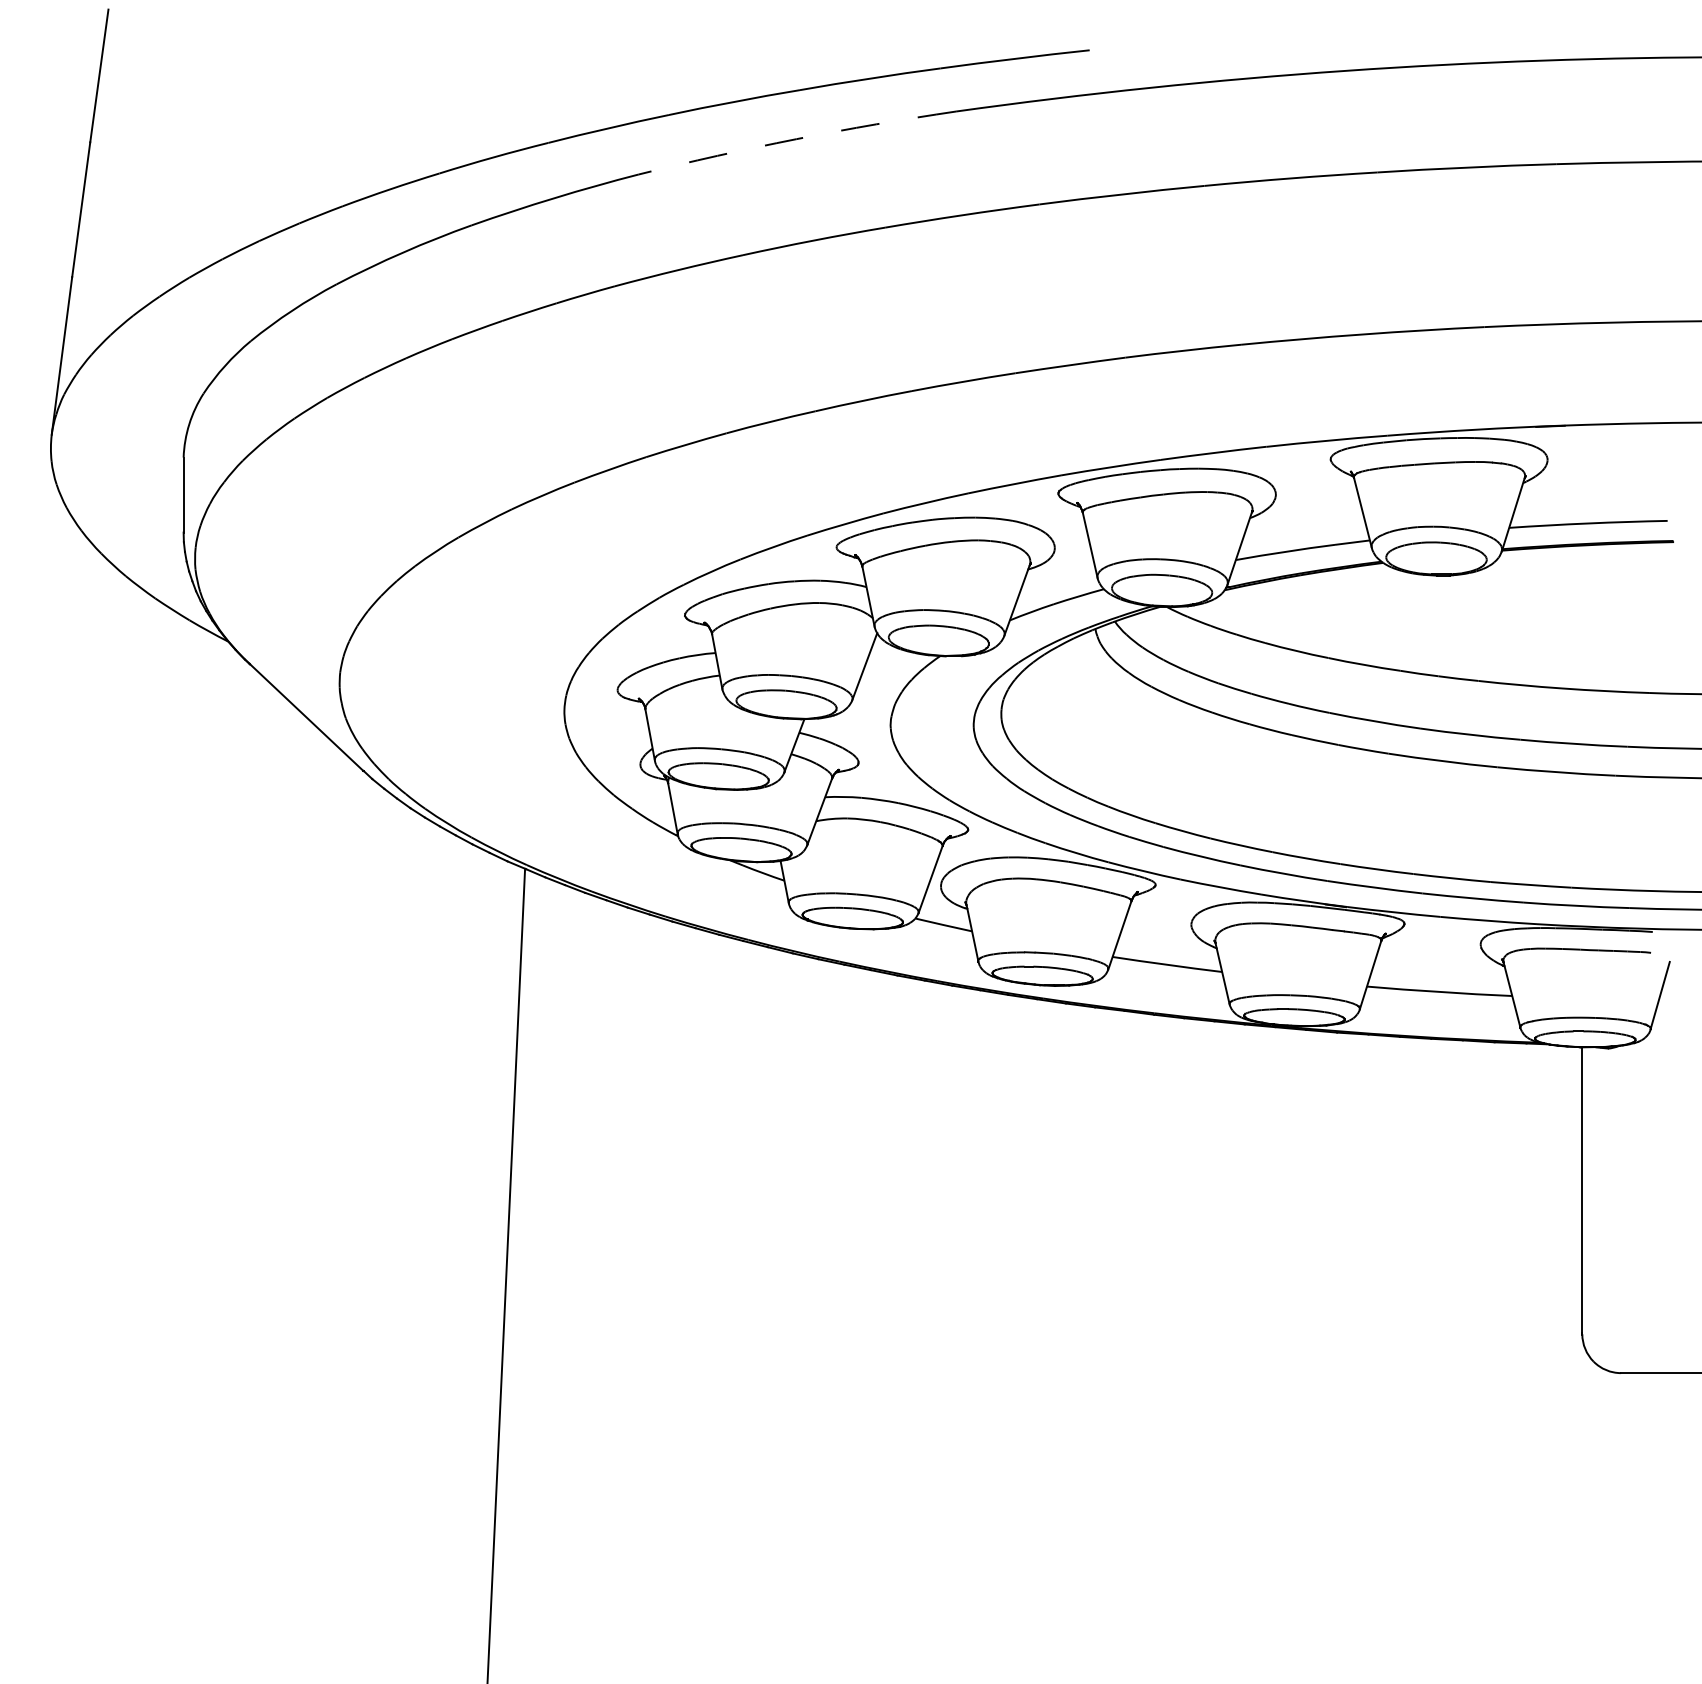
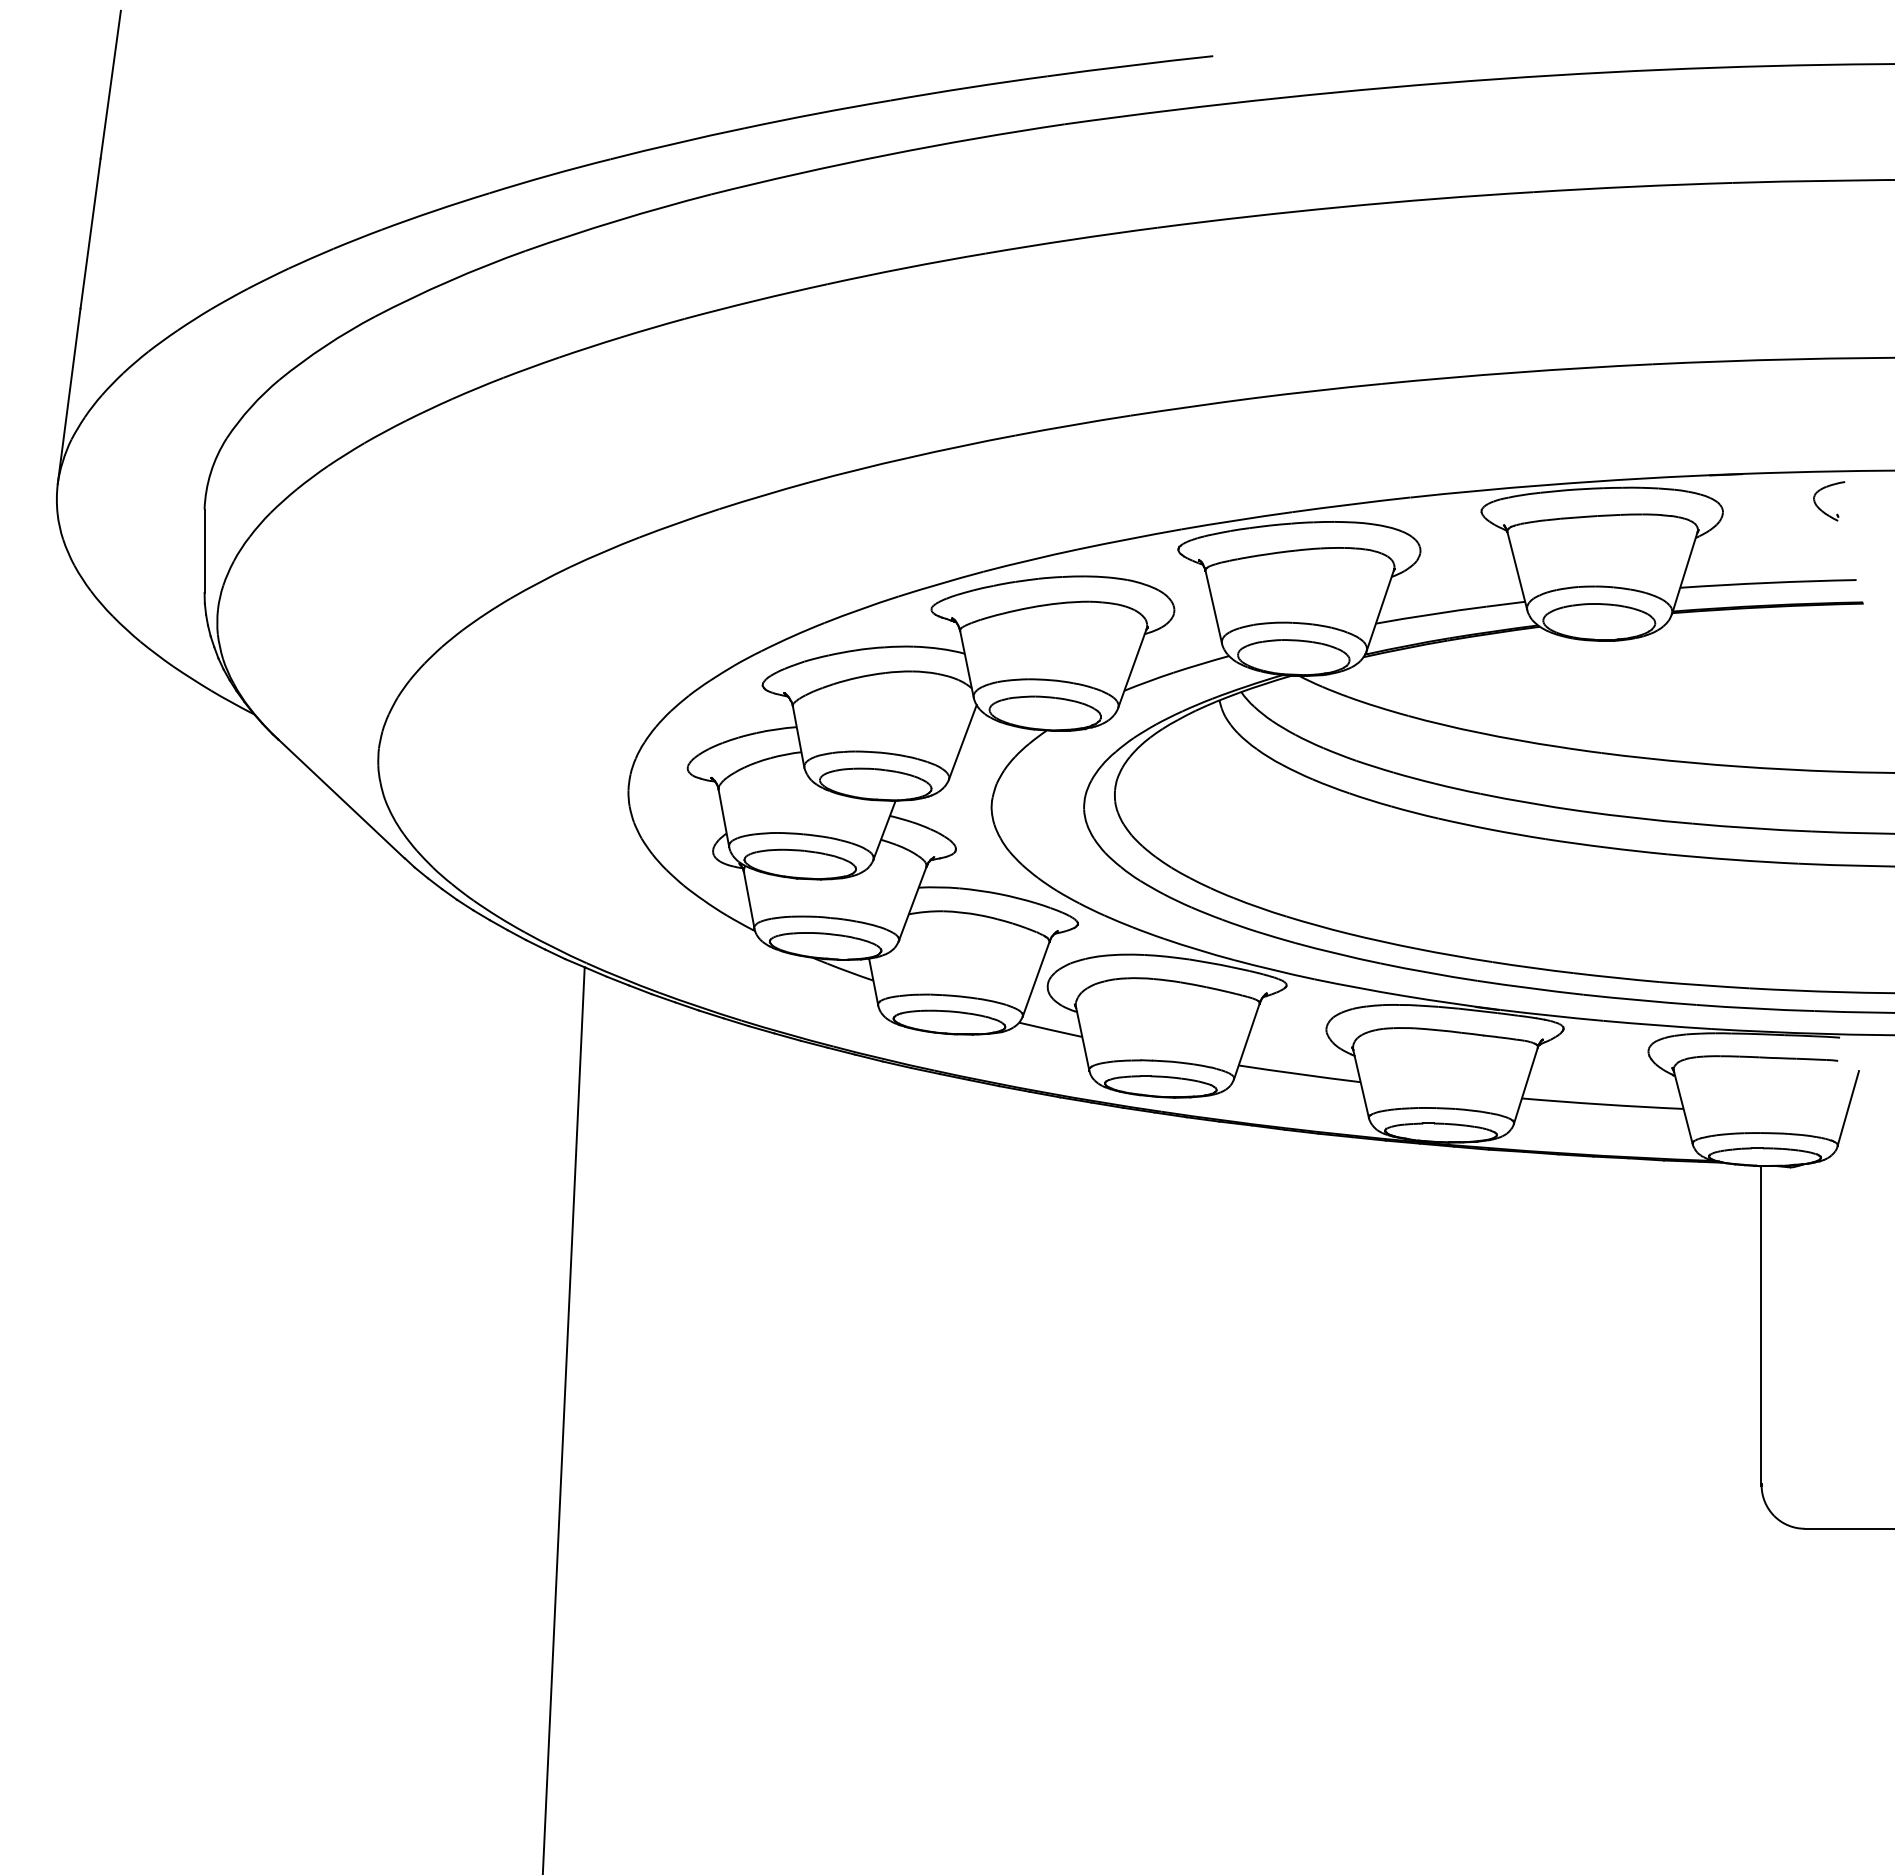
arc: (797, 139) -> (887, 155), dashed -> solid
part: (1638, 459) -> (1824, 511), added

